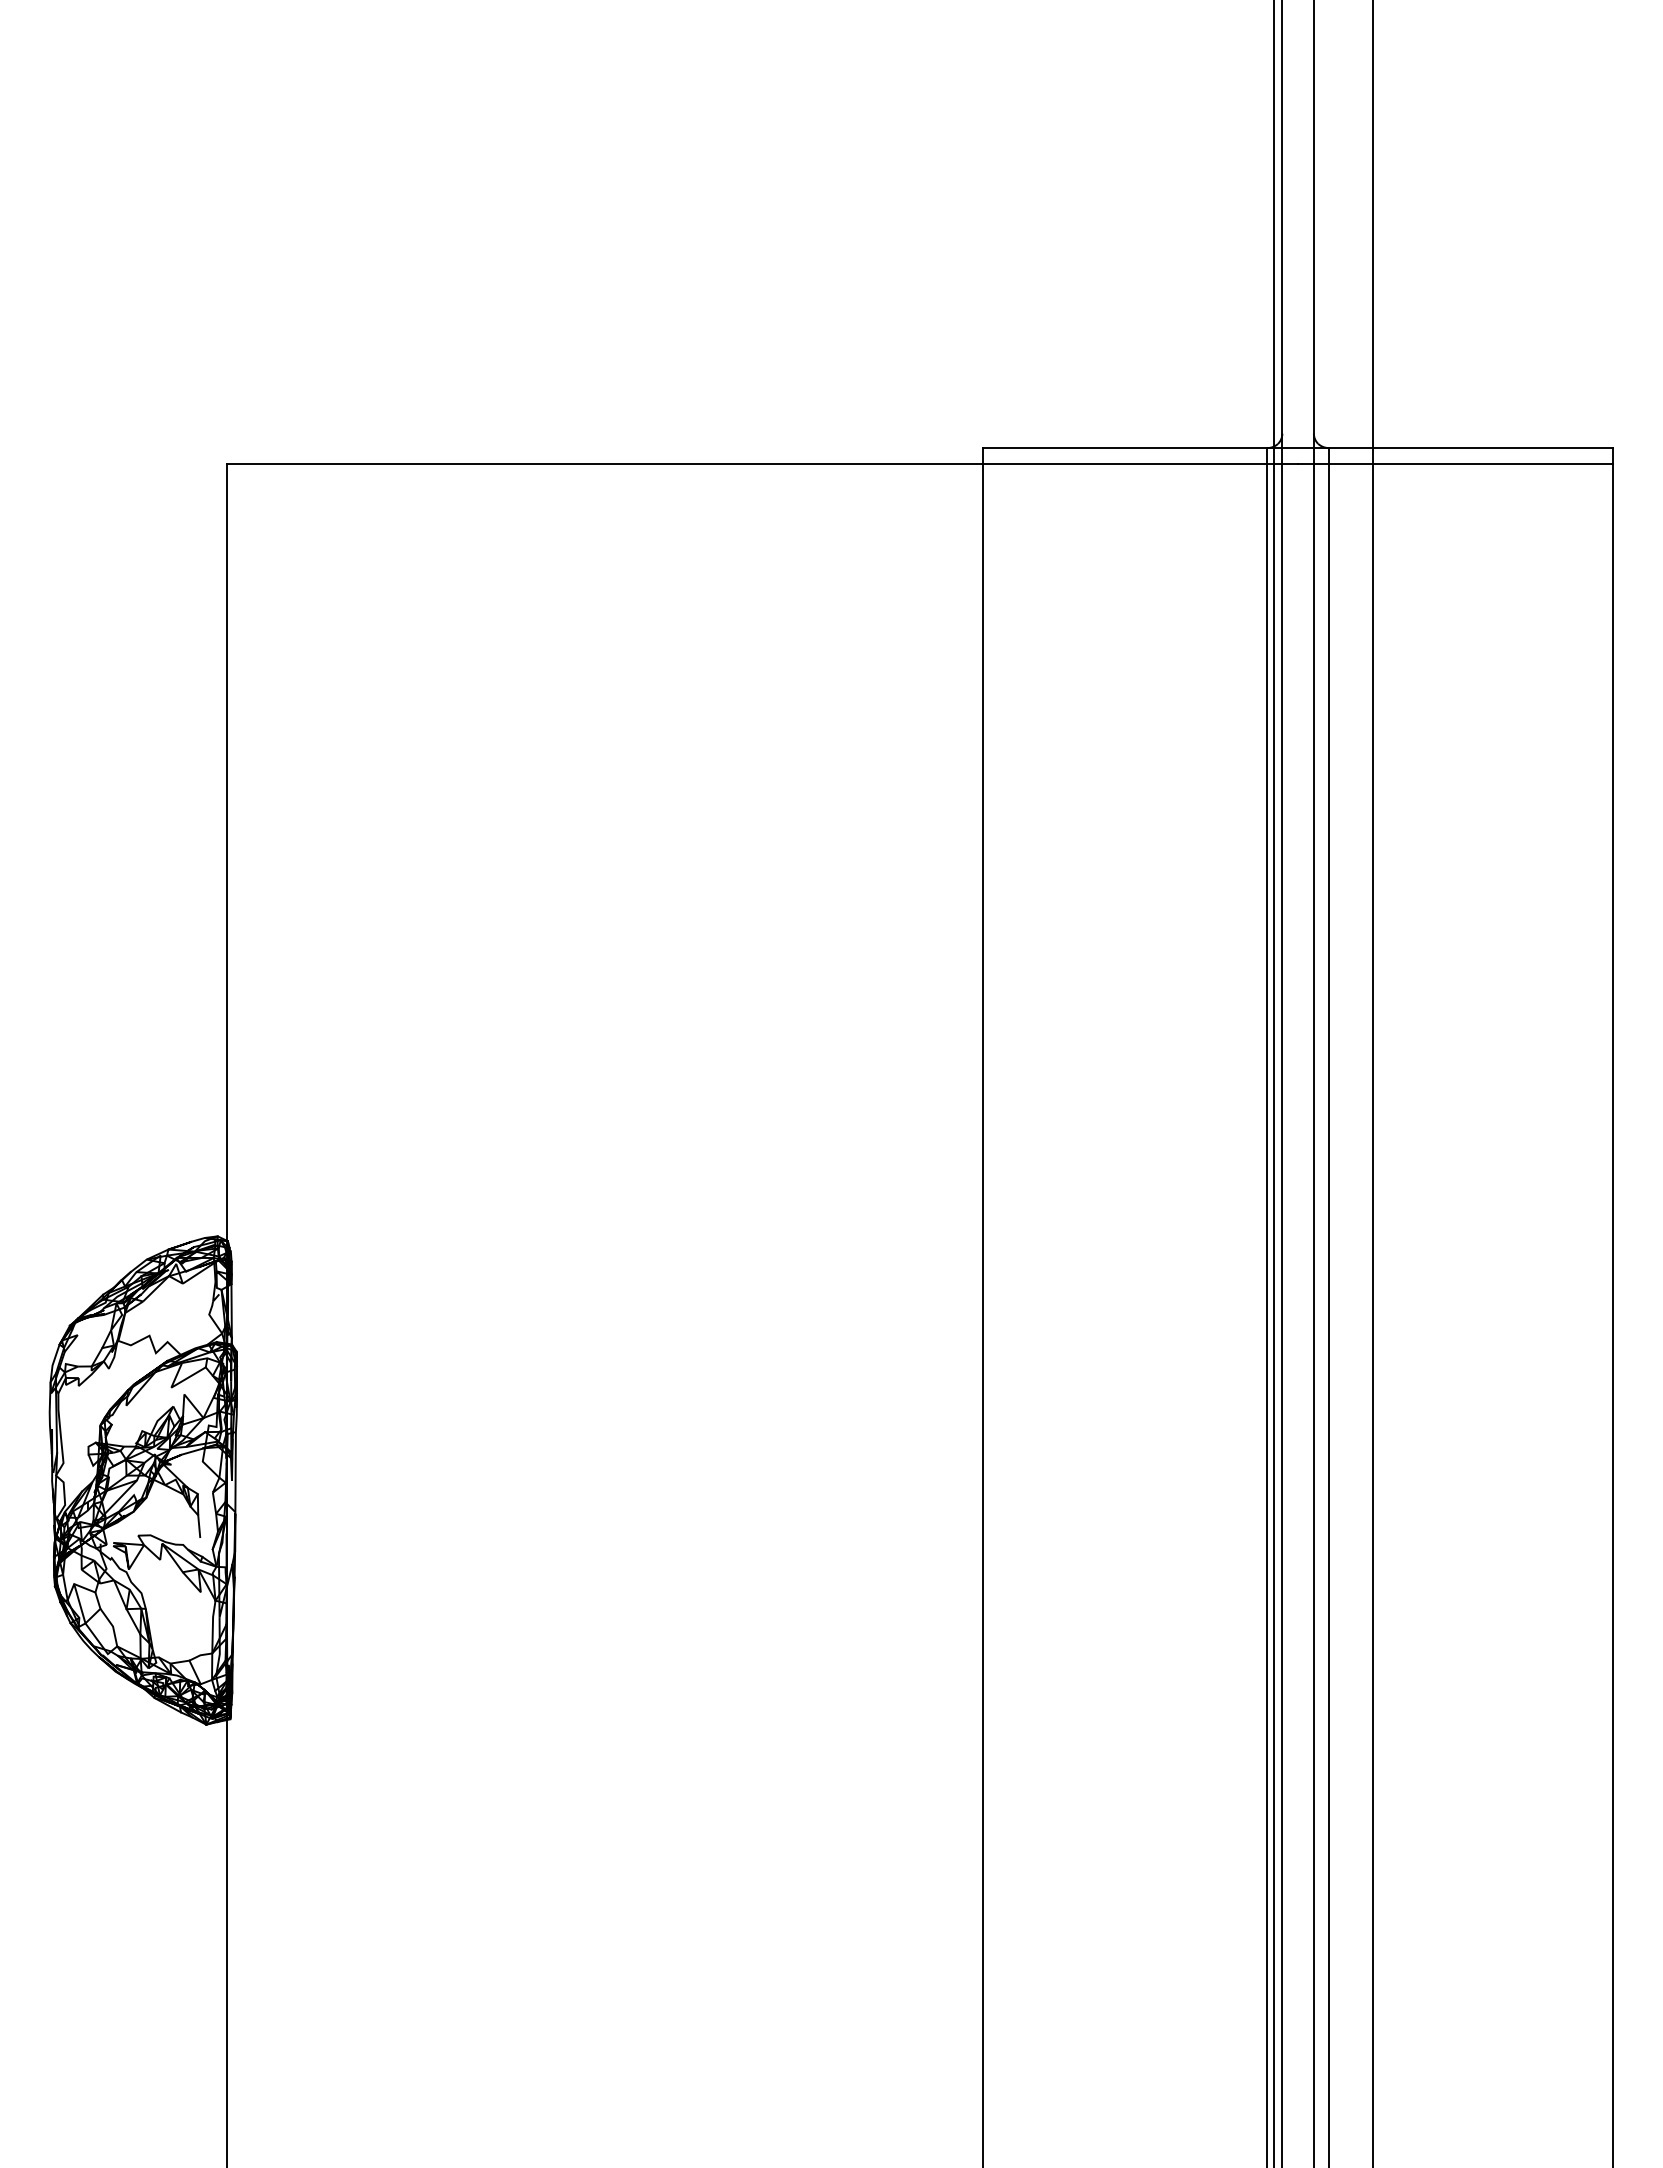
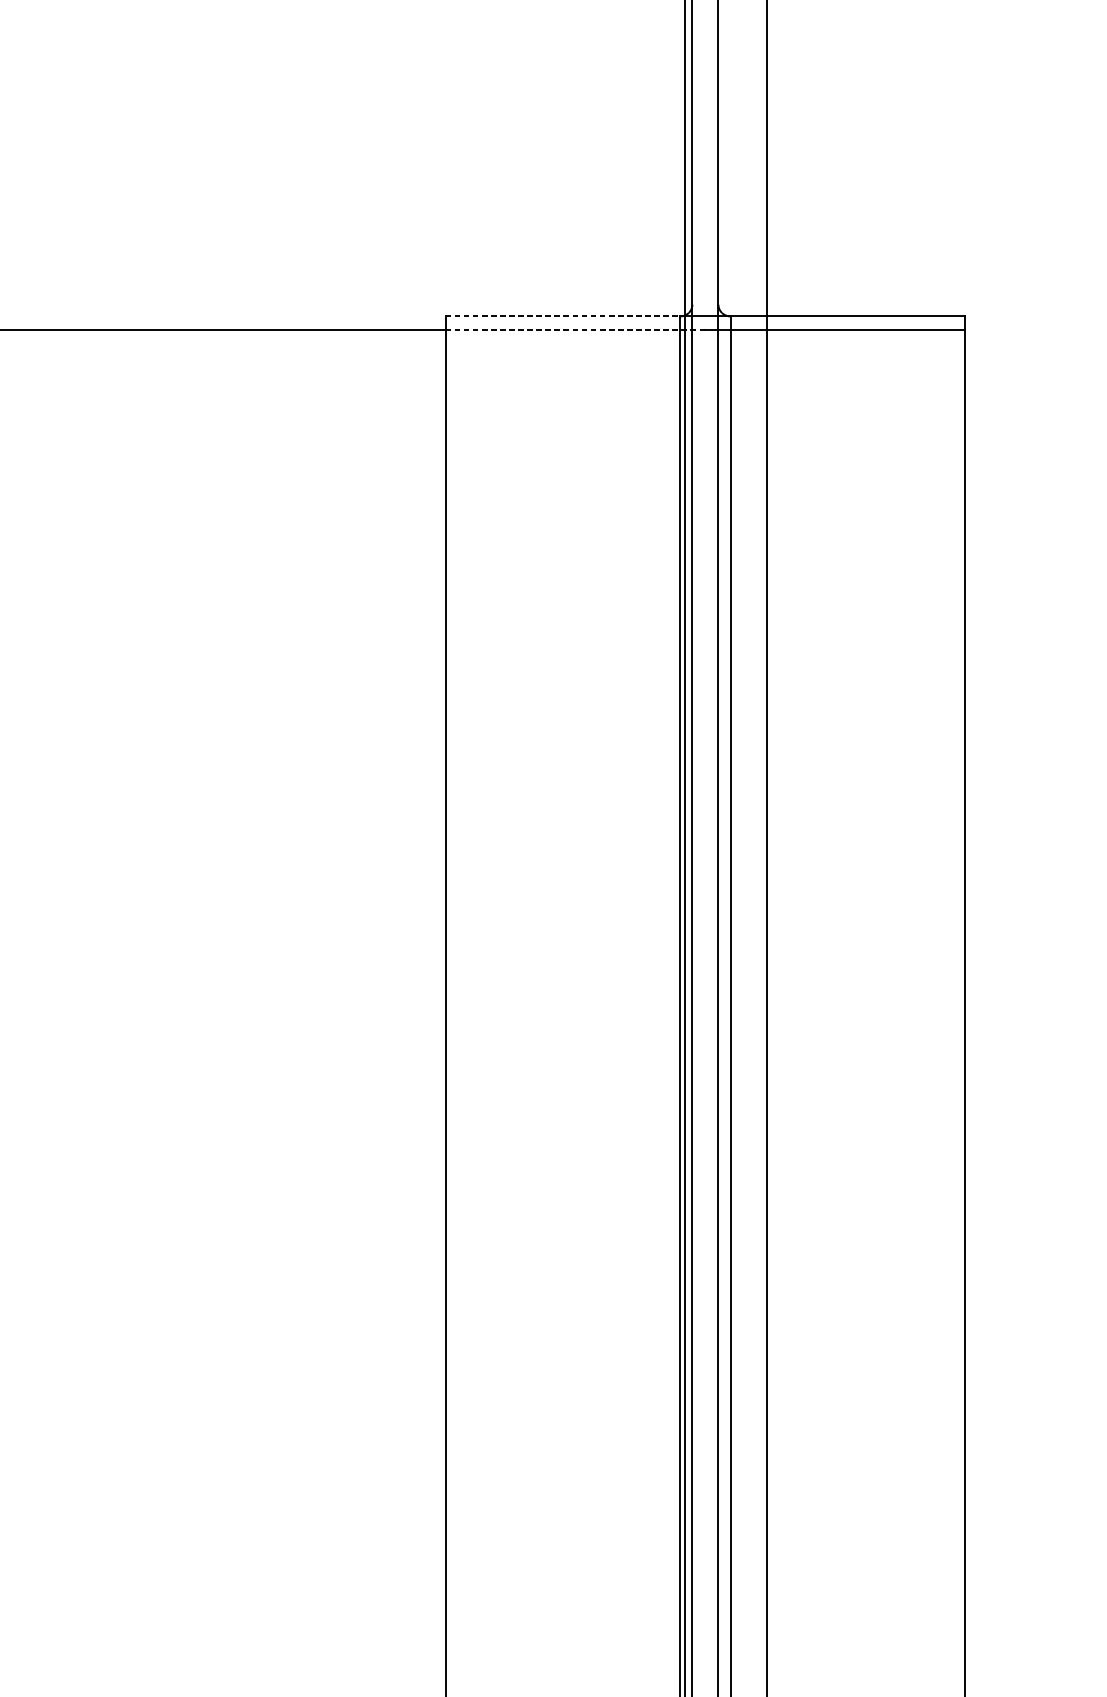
line: (1125, 448) -> (563, 316), solid -> dashed
line: (1140, 464) -> (575, 329), solid -> dashed

